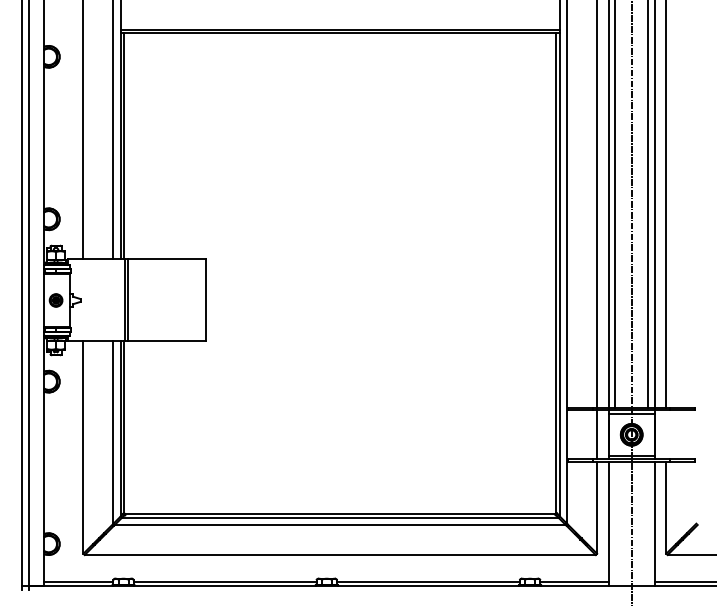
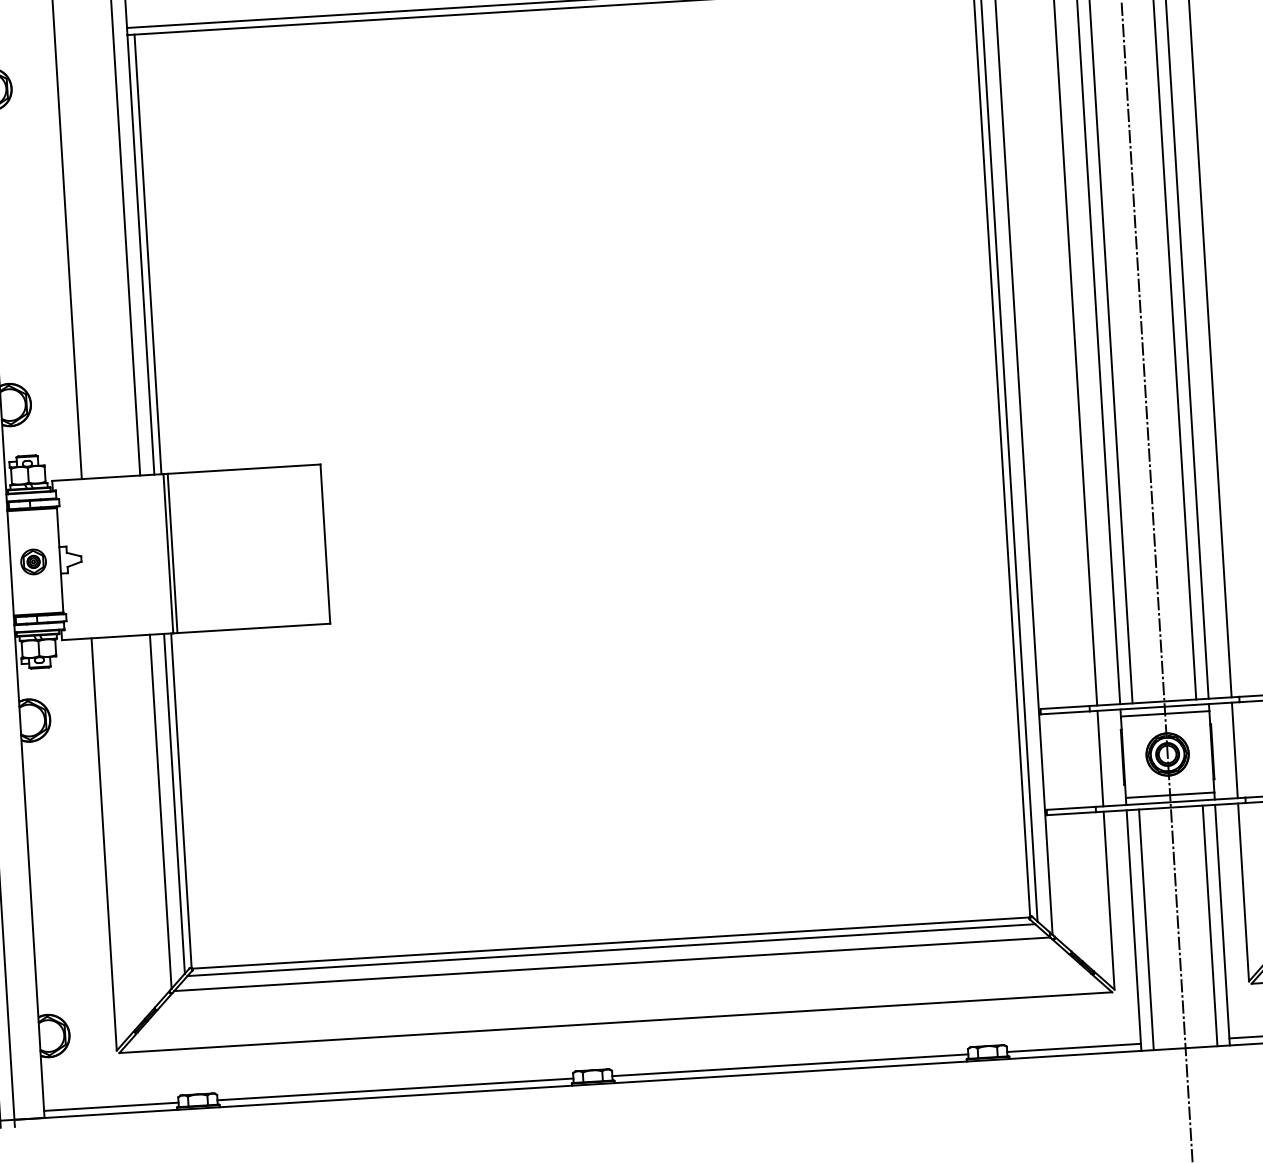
line: (666, 434) -> (1235, 749), added
line: (615, 524) -> (1146, 930), added
line: (648, 524) -> (1210, 926), added

